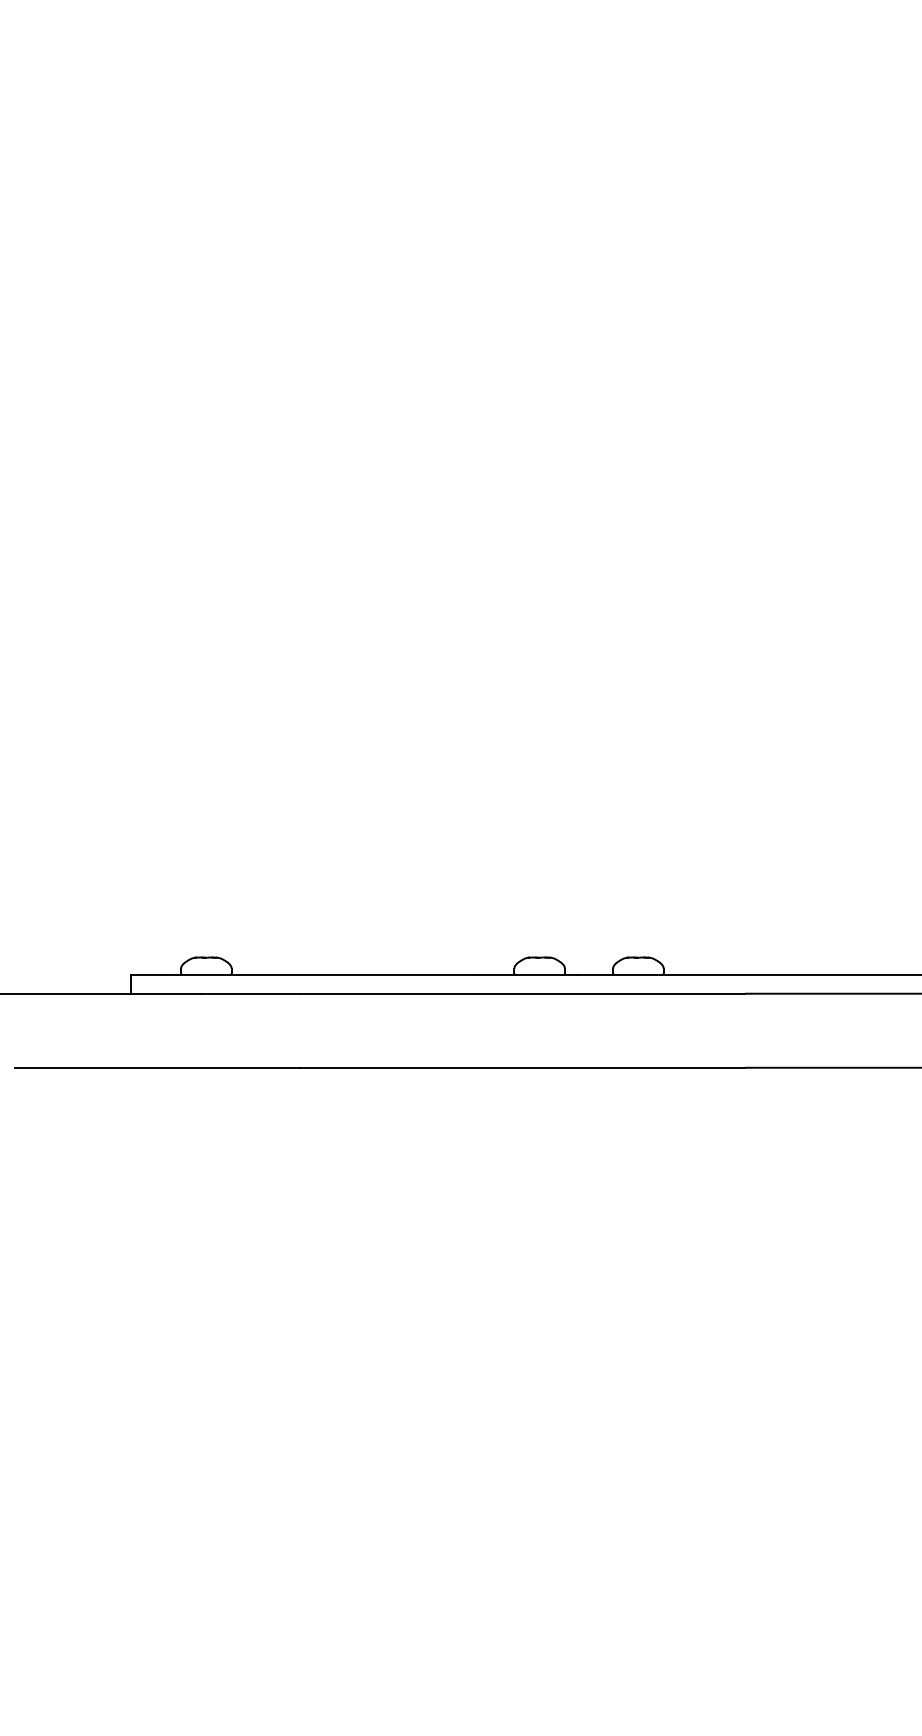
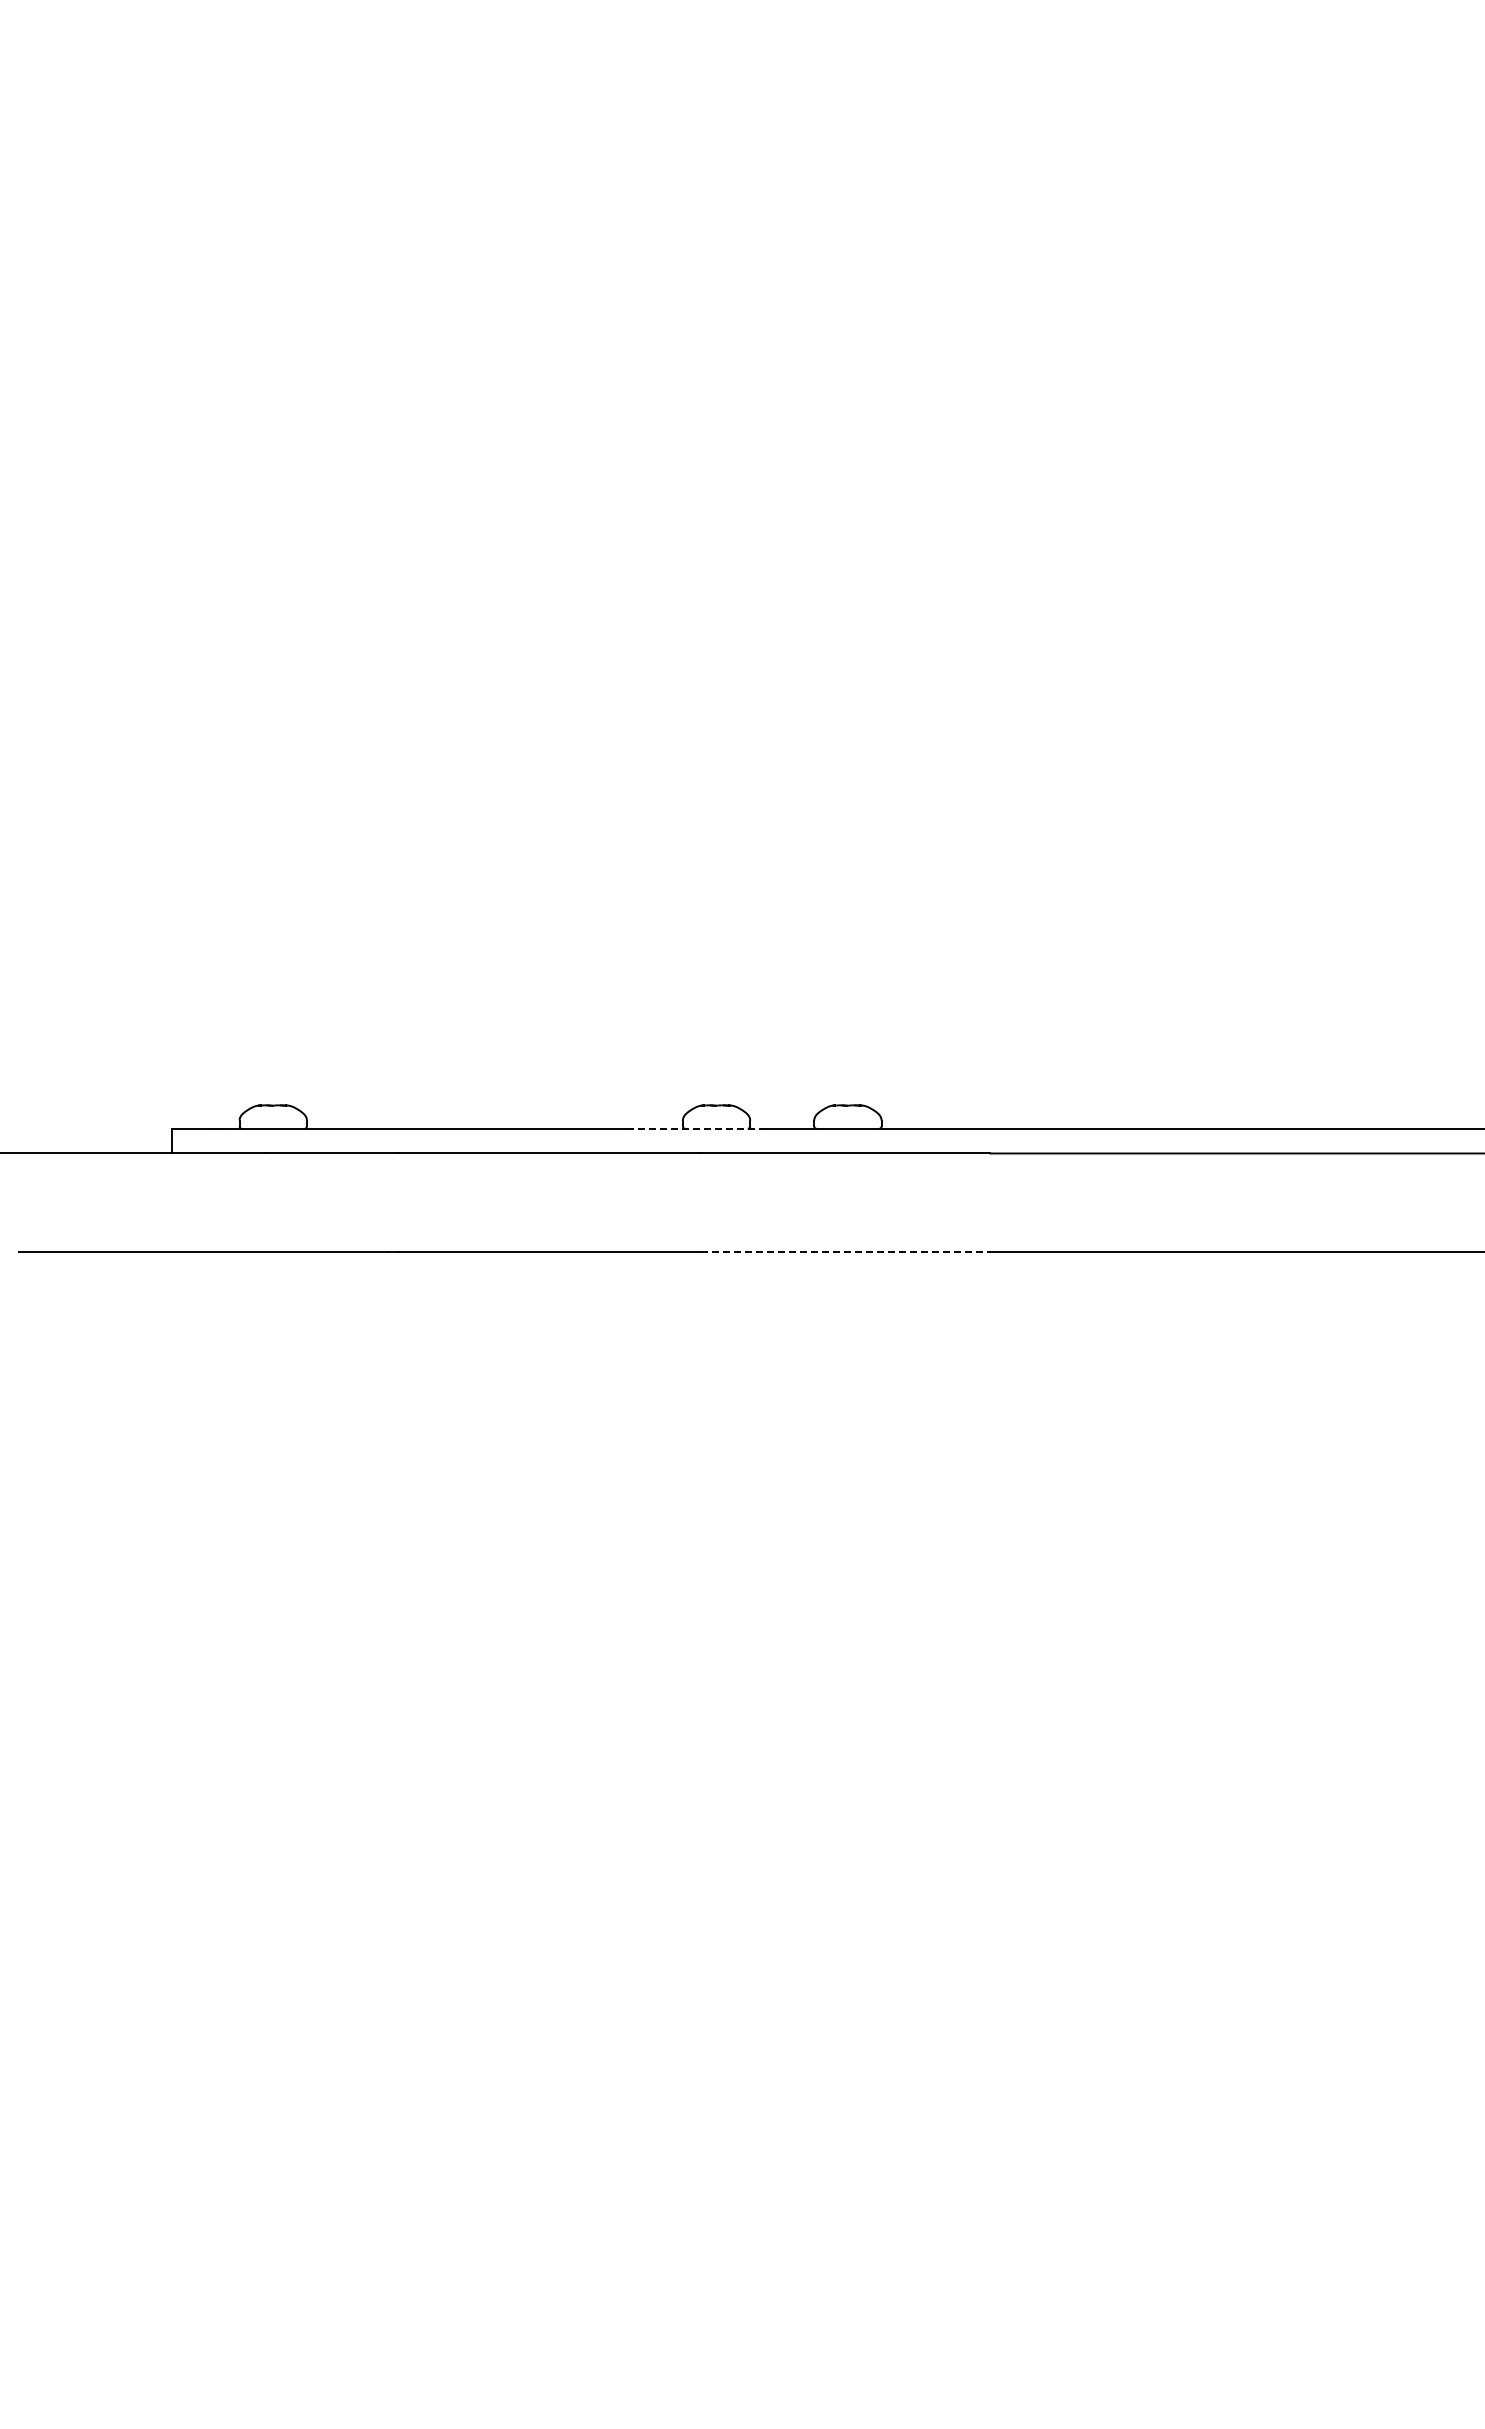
line: (525, 974) -> (697, 1128), solid -> dashed
line: (636, 1068) -> (845, 1252), solid -> dashed

